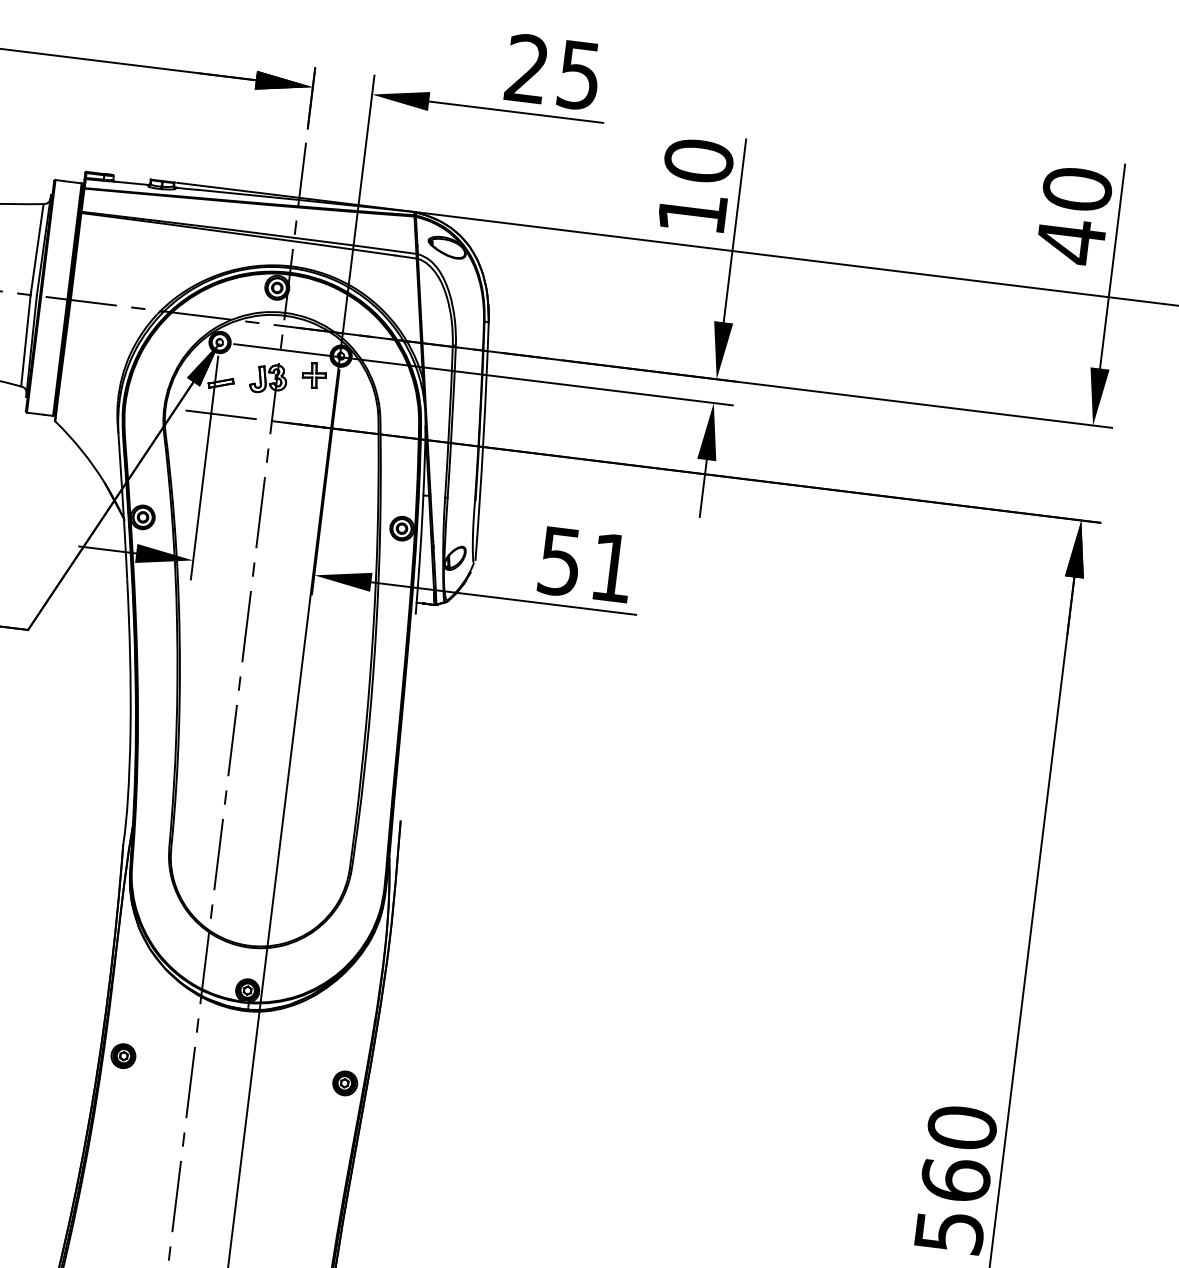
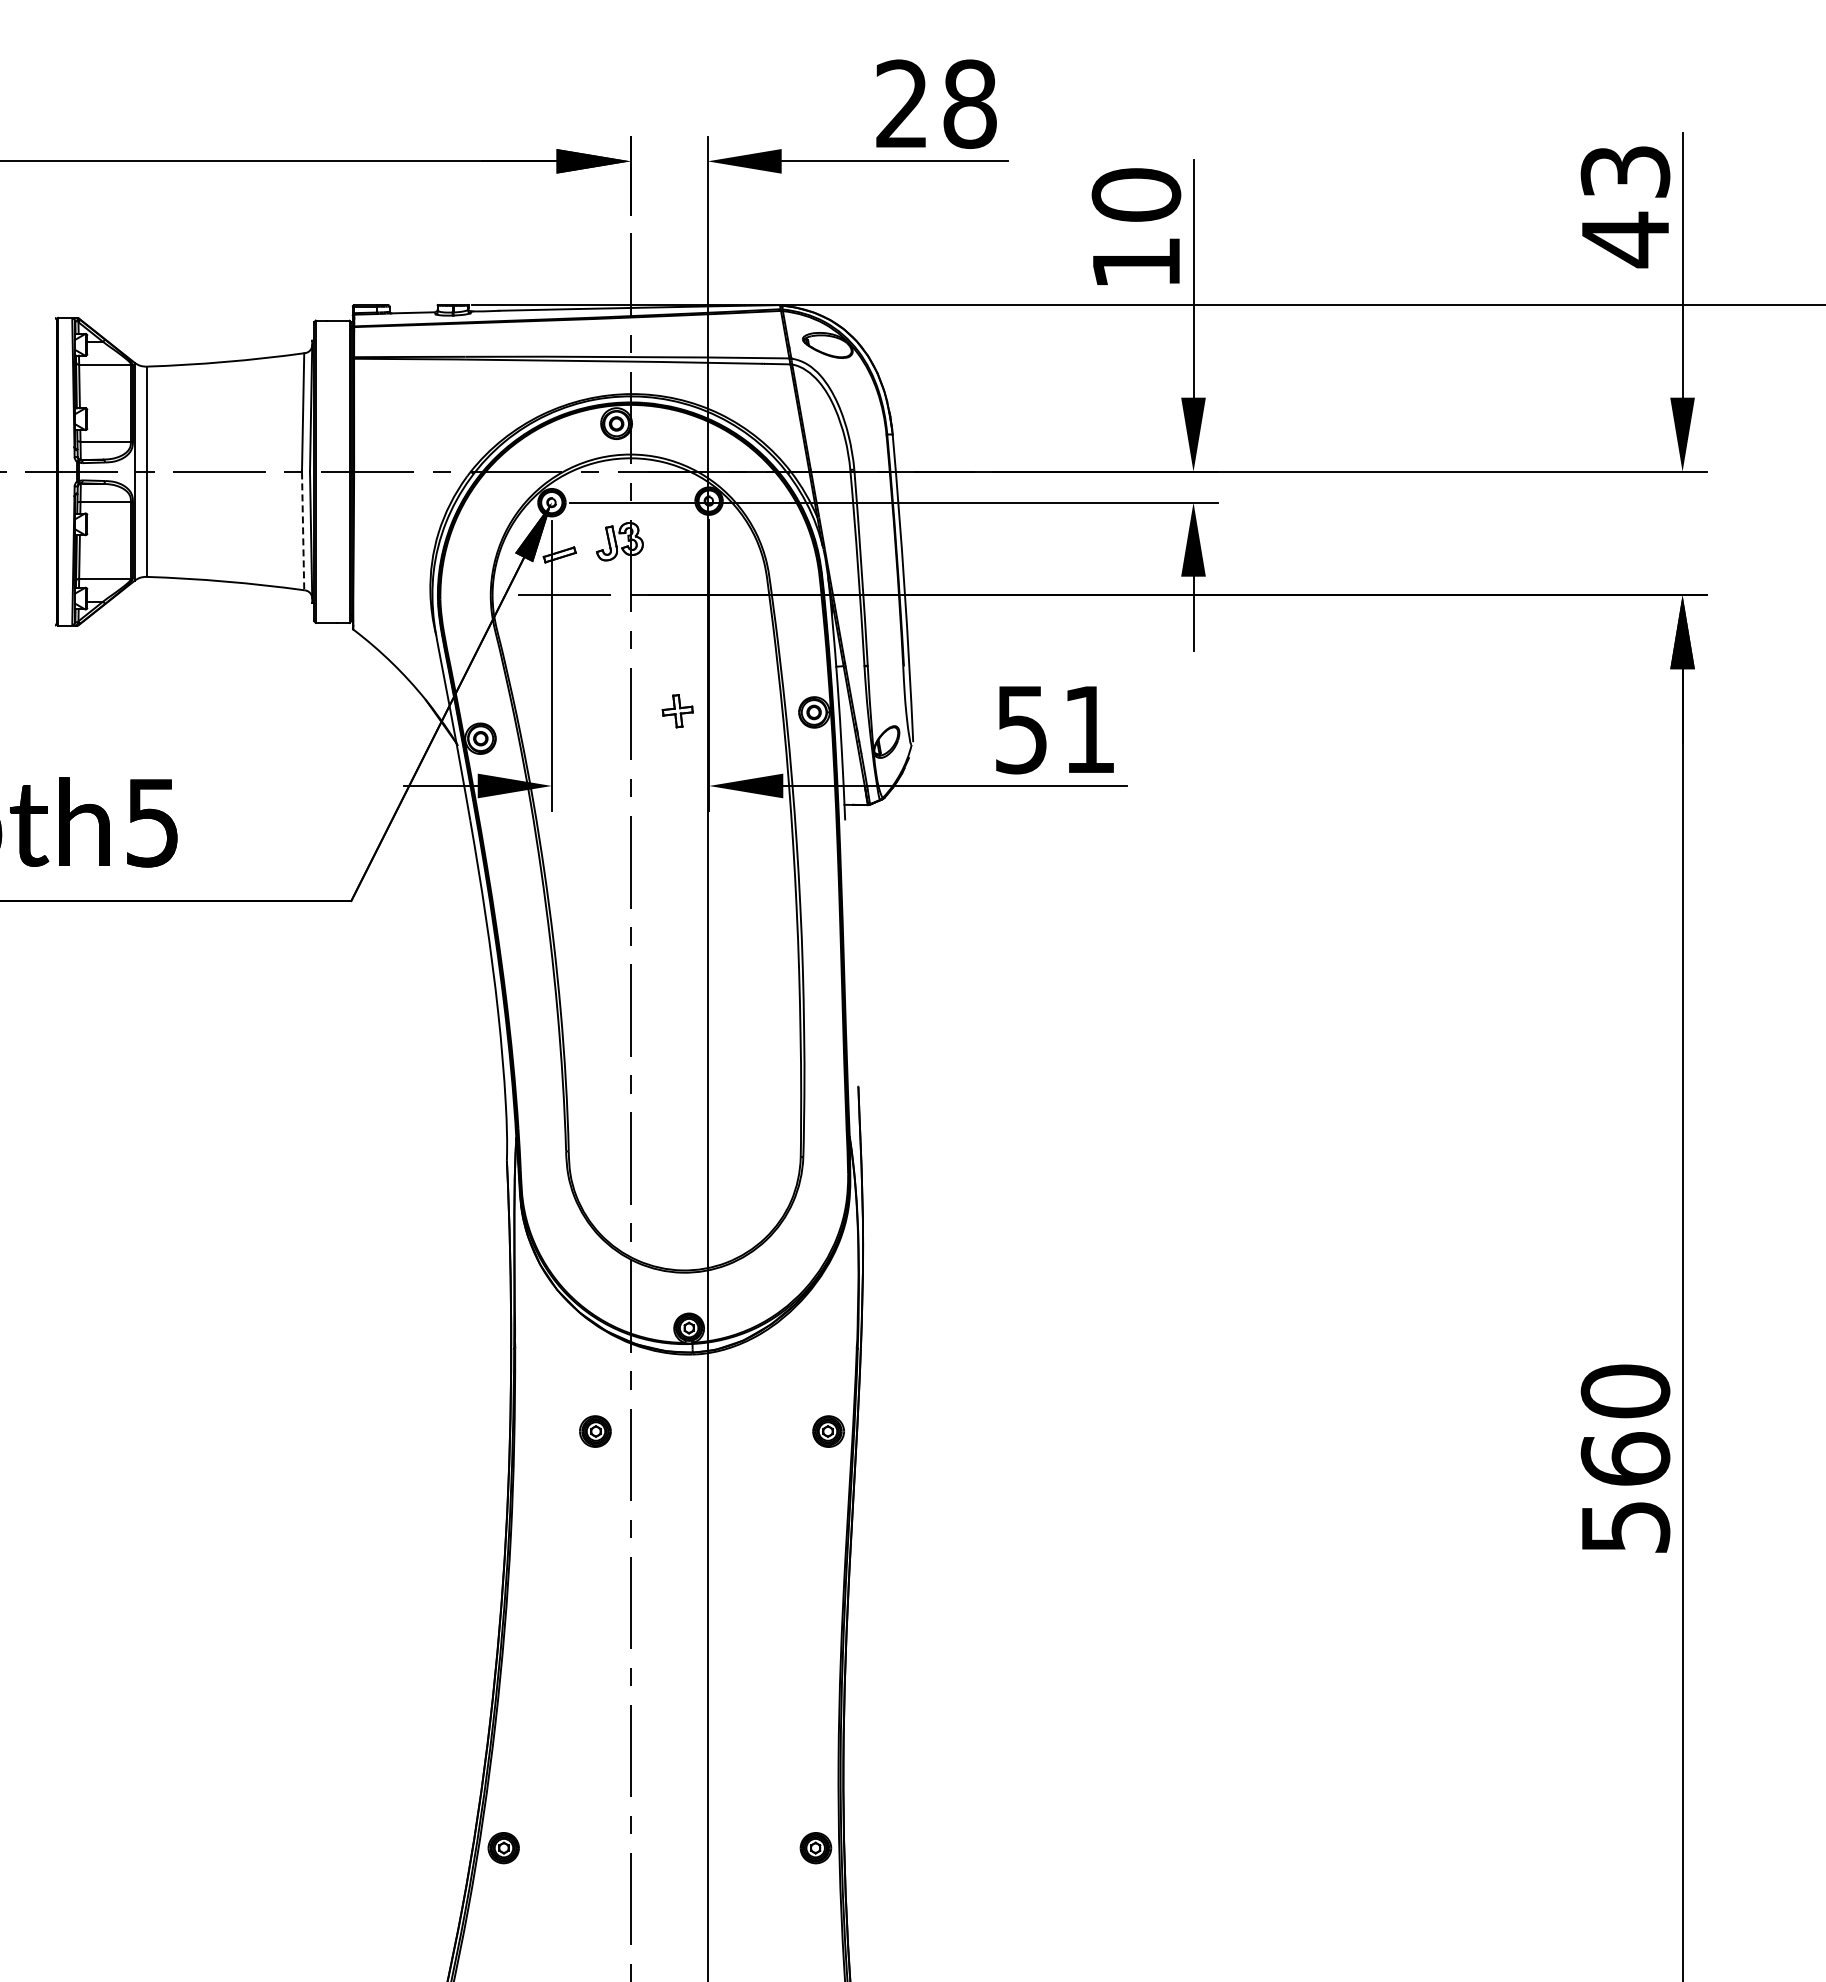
text: (579, 74) -> (969, 103), 25 -> 28
text: (1077, 189) -> (1625, 171), 40 -> 43
line: (26, 341) -> (303, 531), solid -> dashed
part: (314, 375) -> (677, 711), moved
part: (123, 1056) -> (595, 1431), moved

